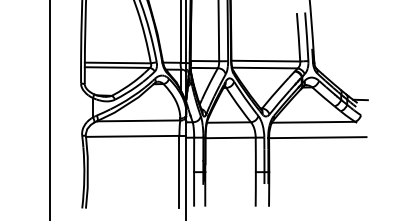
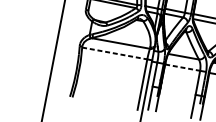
line: (132, 136) -> (114, 53), solid -> dashed
line: (231, 137) -> (183, 67), solid -> dashed

